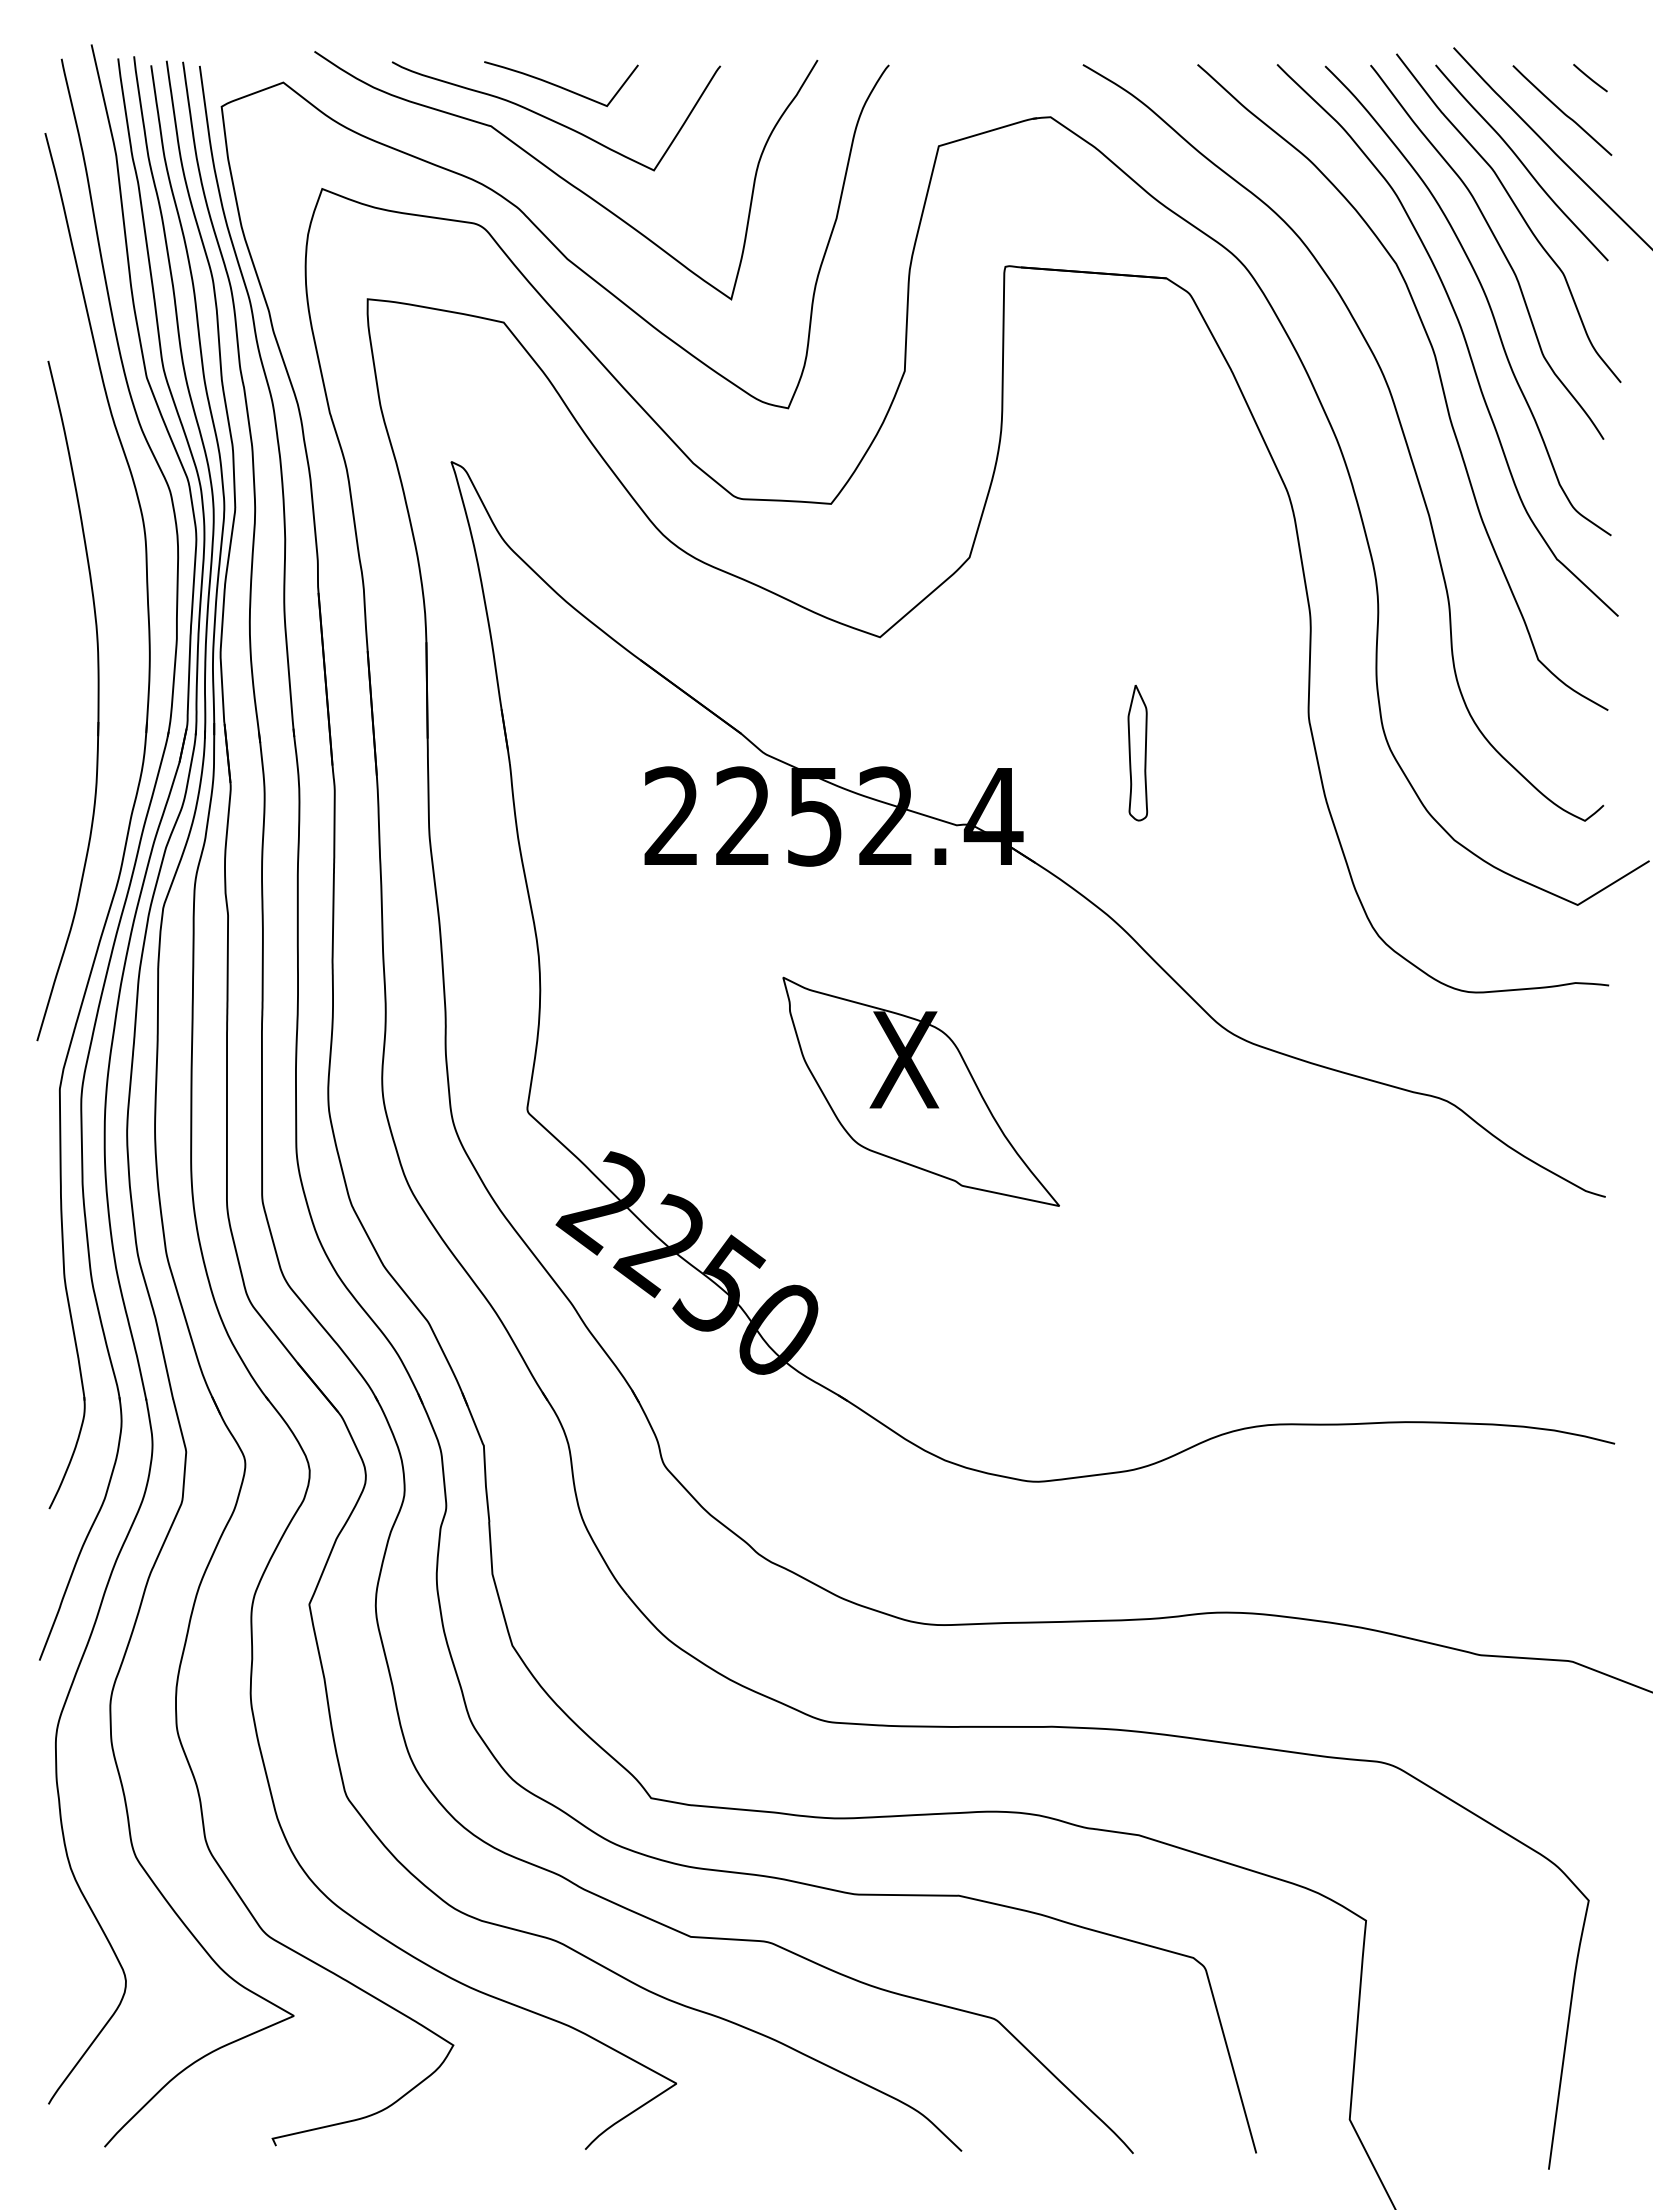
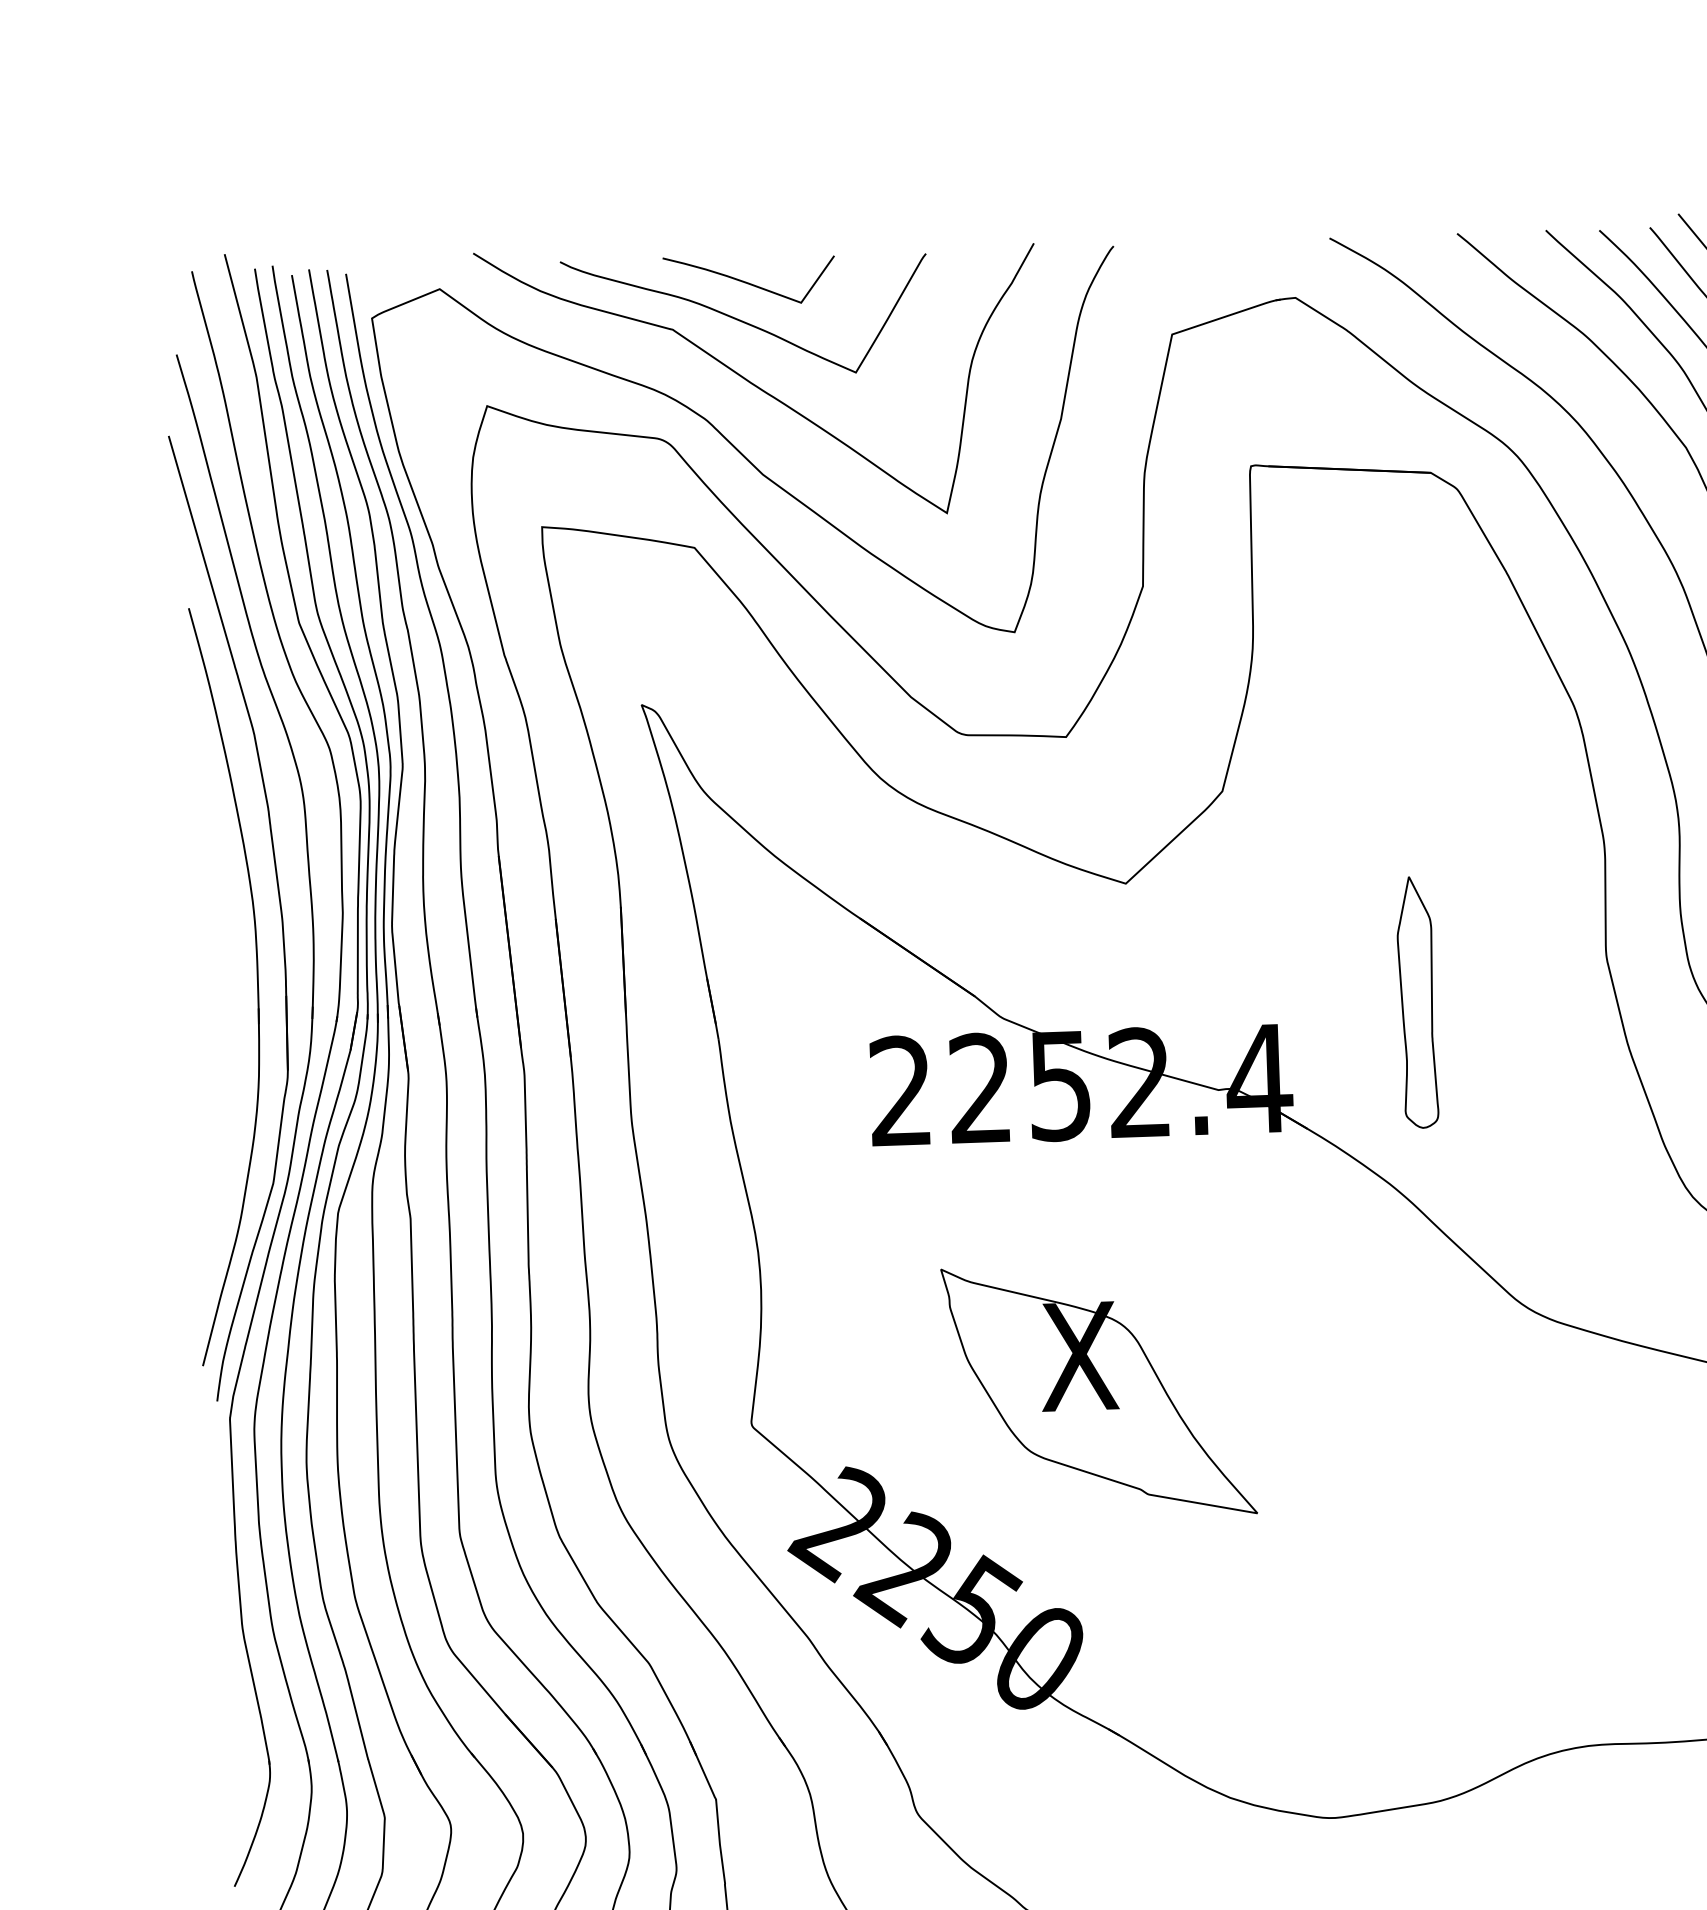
part: (120, 634) -> (279, 910), added
part: (1137, 752) -> (1416, 1001), size x1.67
part: (920, 1091) -> (1098, 1391), moved

